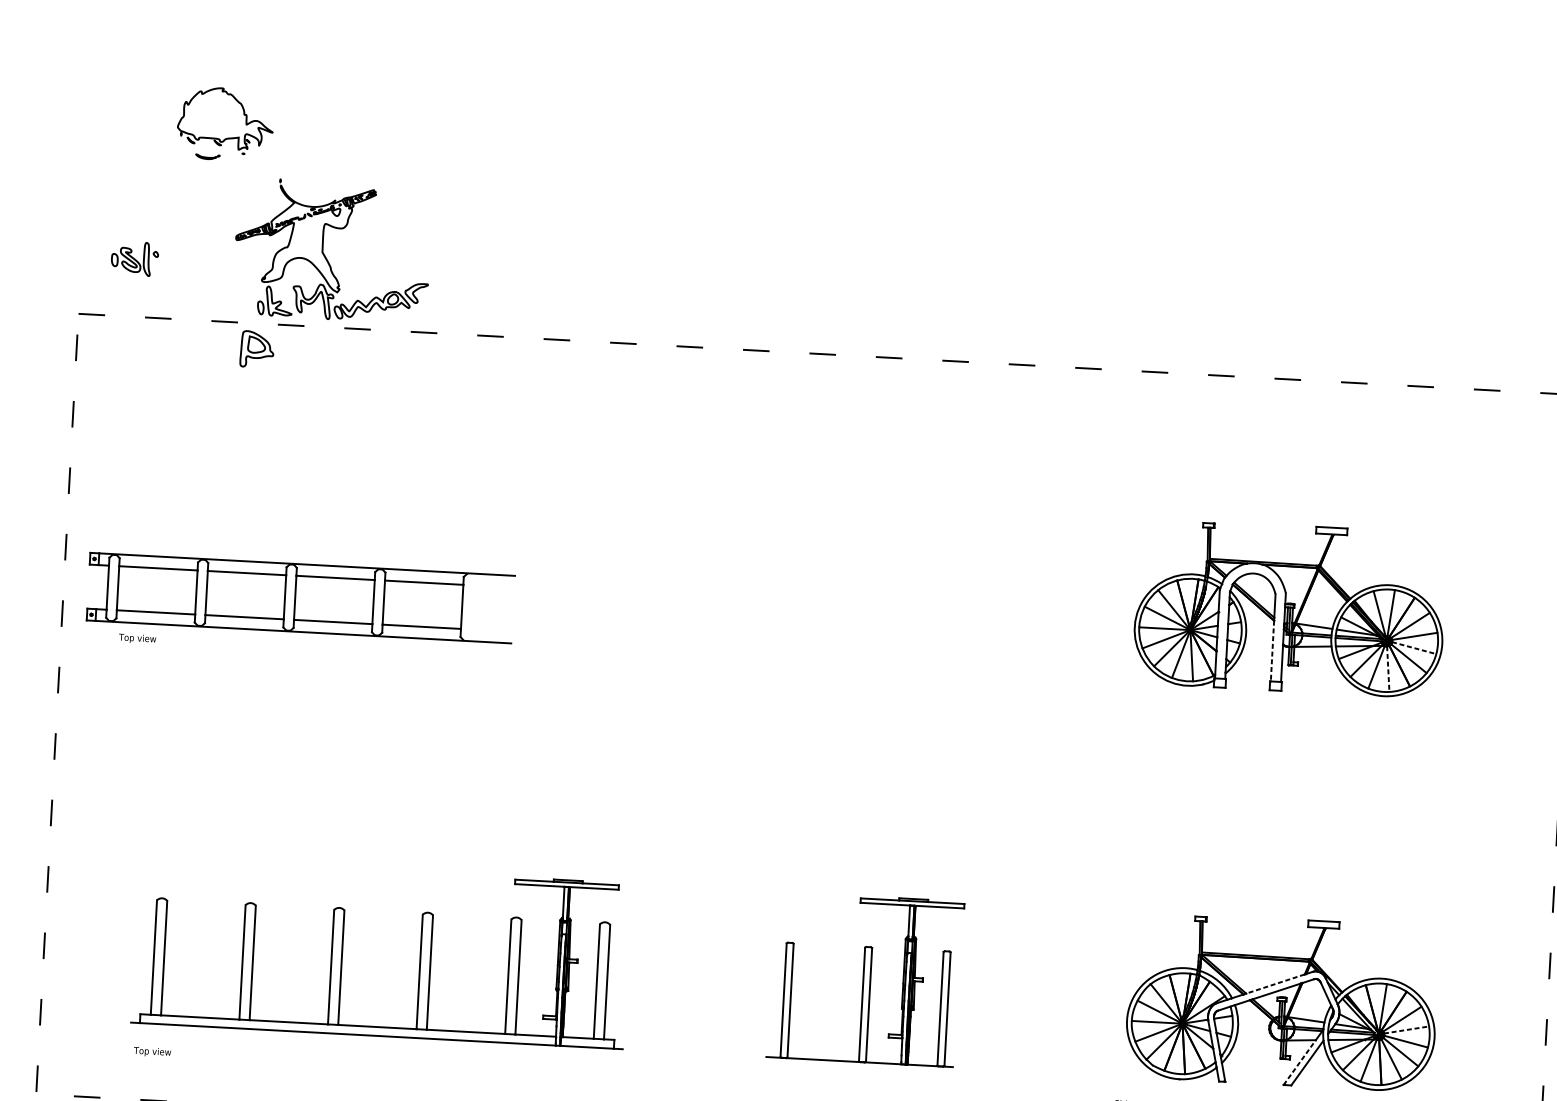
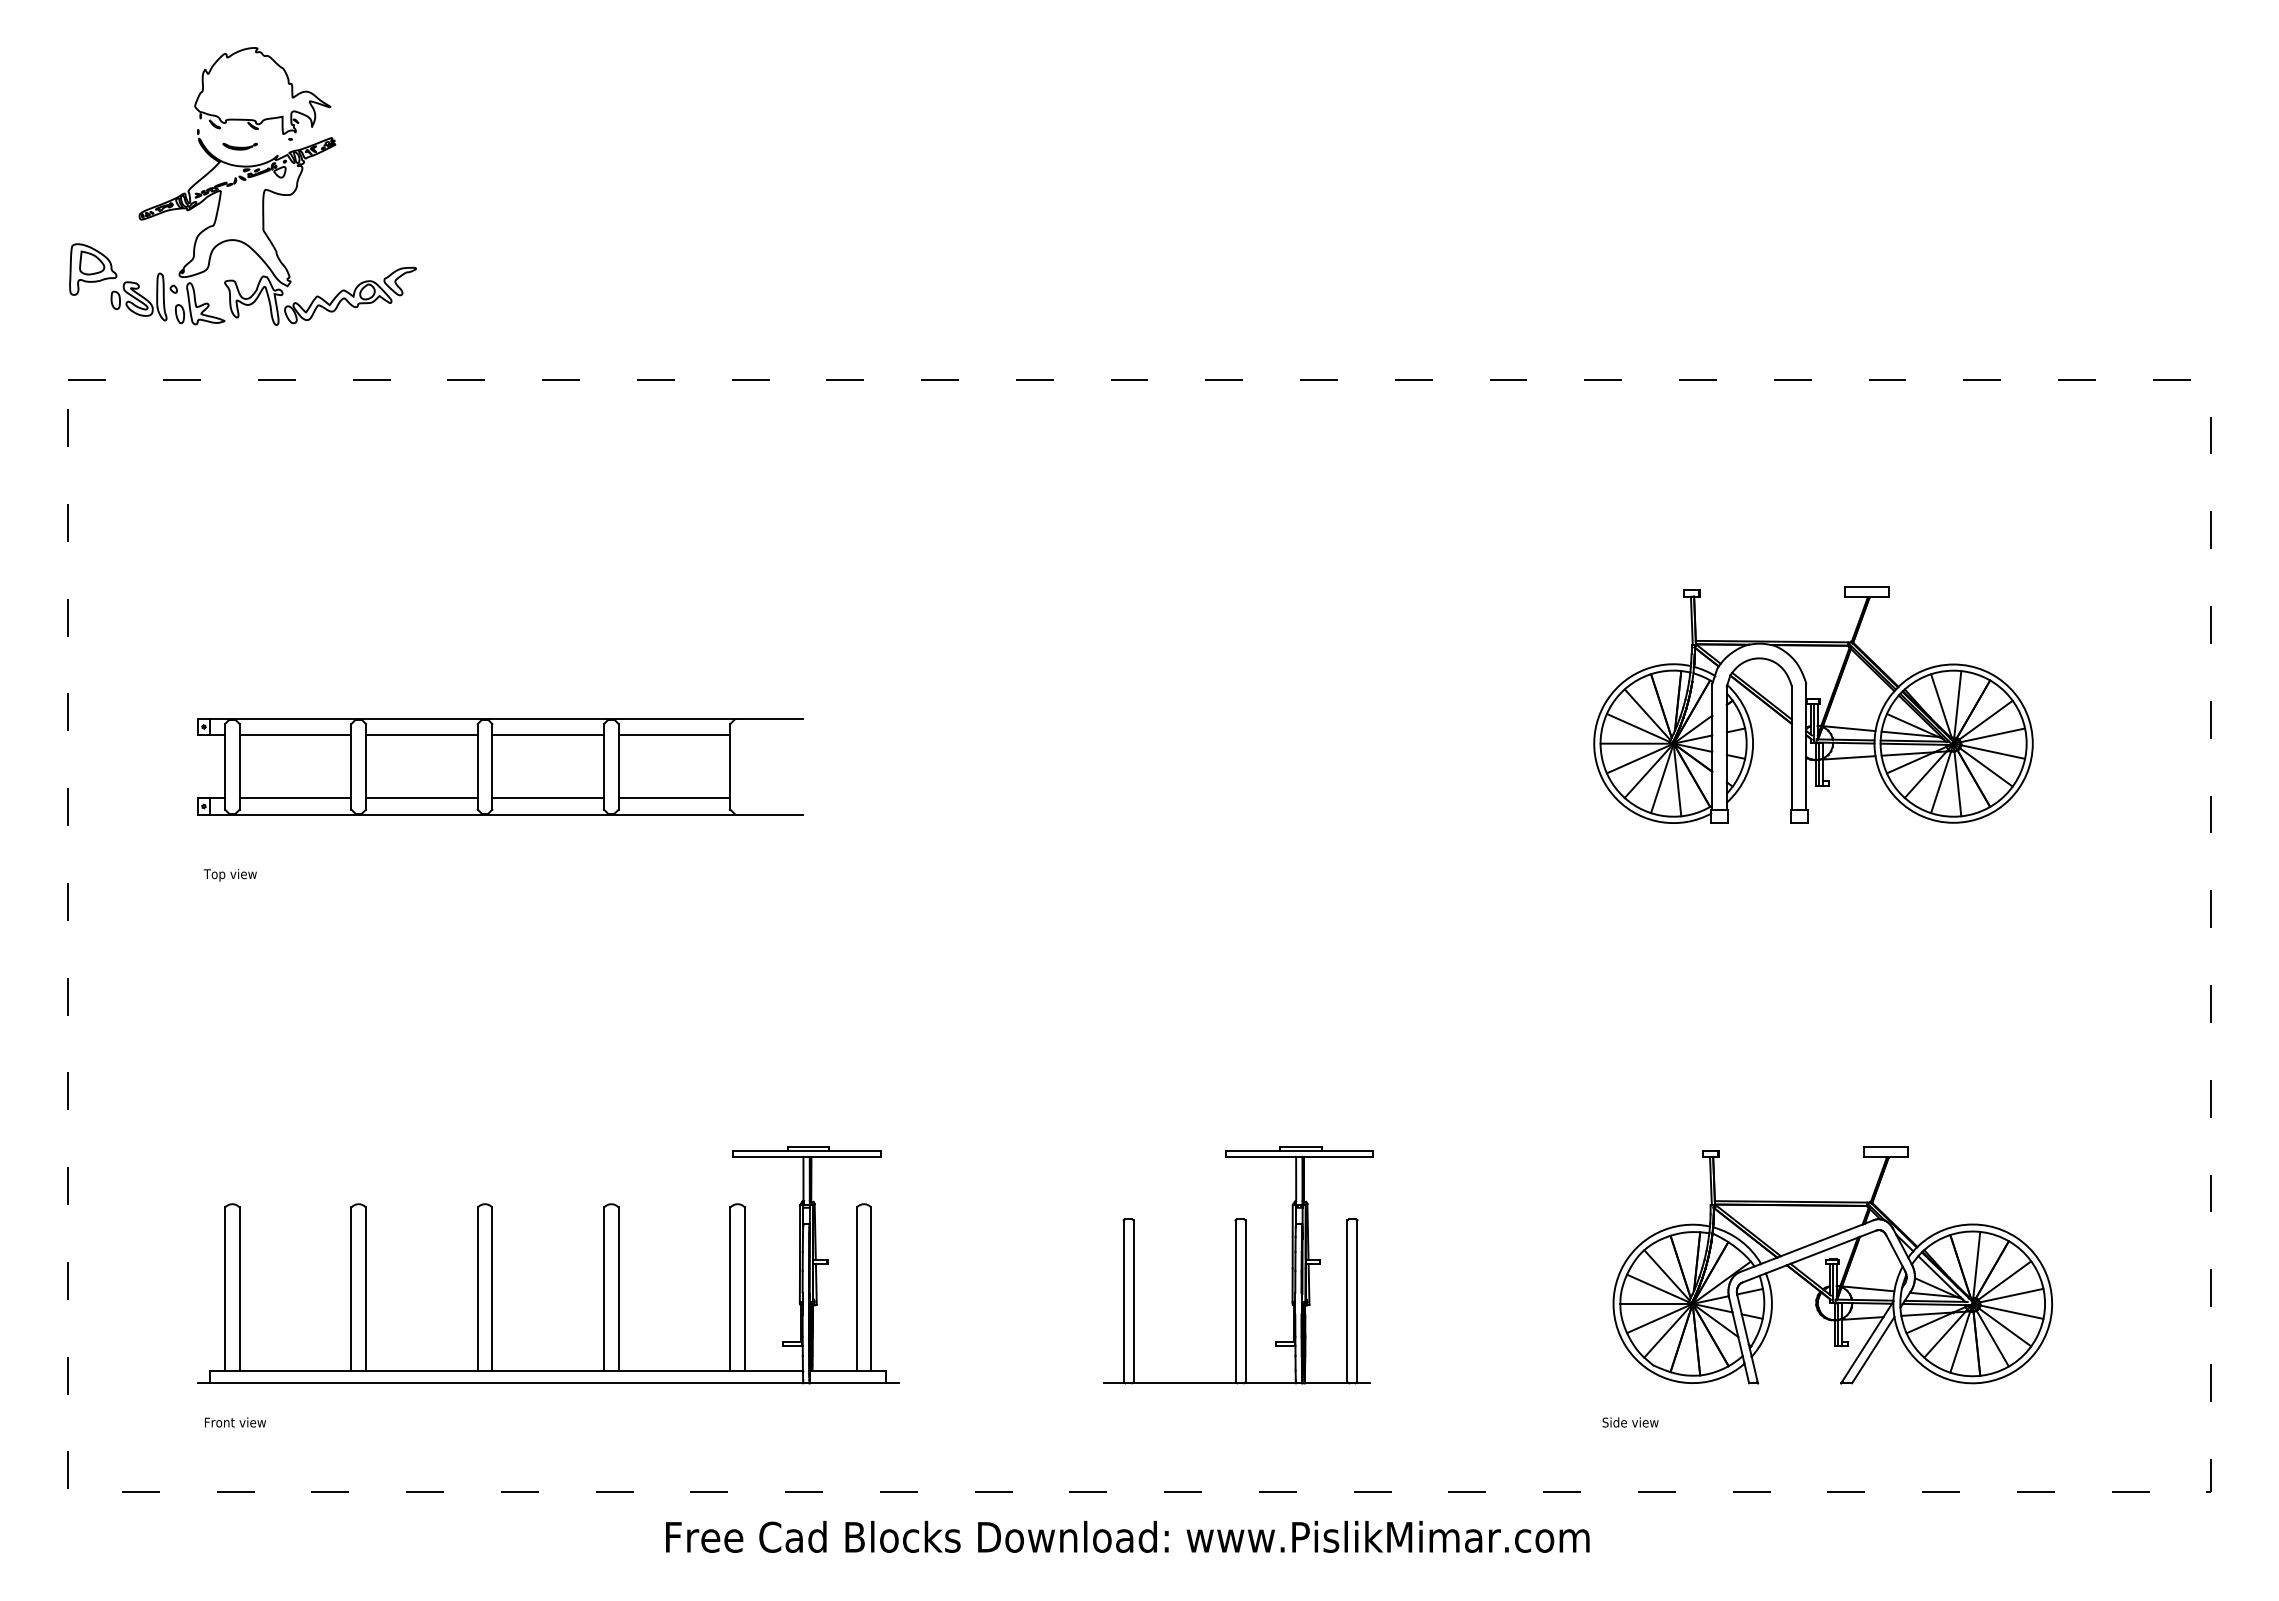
part: (325, 255) -> (267, 234), moved
part: (257, 349) -> (93, 269), moved
part: (300, 597) -> (500, 766), moved
text: (136, 639) -> (229, 875), moved
line: (1414, 648) -> (1993, 752), dashed -> solid
line: (1272, 651) -> (1791, 767), dashed -> solid
line: (1388, 668) -> (1957, 783), dashed -> solid
line: (1275, 984) -> (1821, 1240), dashed -> solid
line: (1407, 1029) -> (2012, 1295), dashed -> solid
text: (155, 1052) -> (234, 1423), Top view -> Front view
line: (1299, 1062) -> (1862, 1349), dashed -> solid

